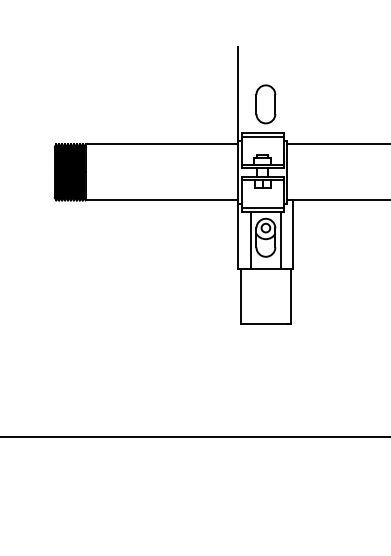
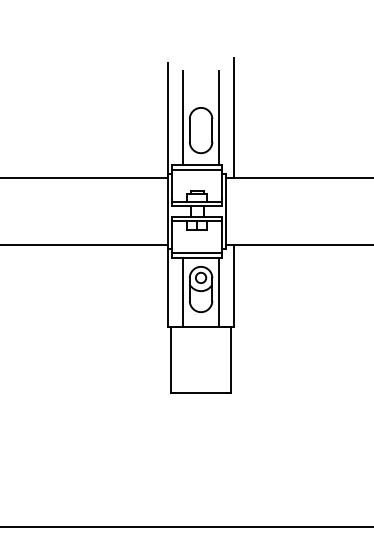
line: (251, 93) -> (183, 117), added
line: (280, 93) -> (218, 117), added
line: (293, 93) -> (233, 117), added

